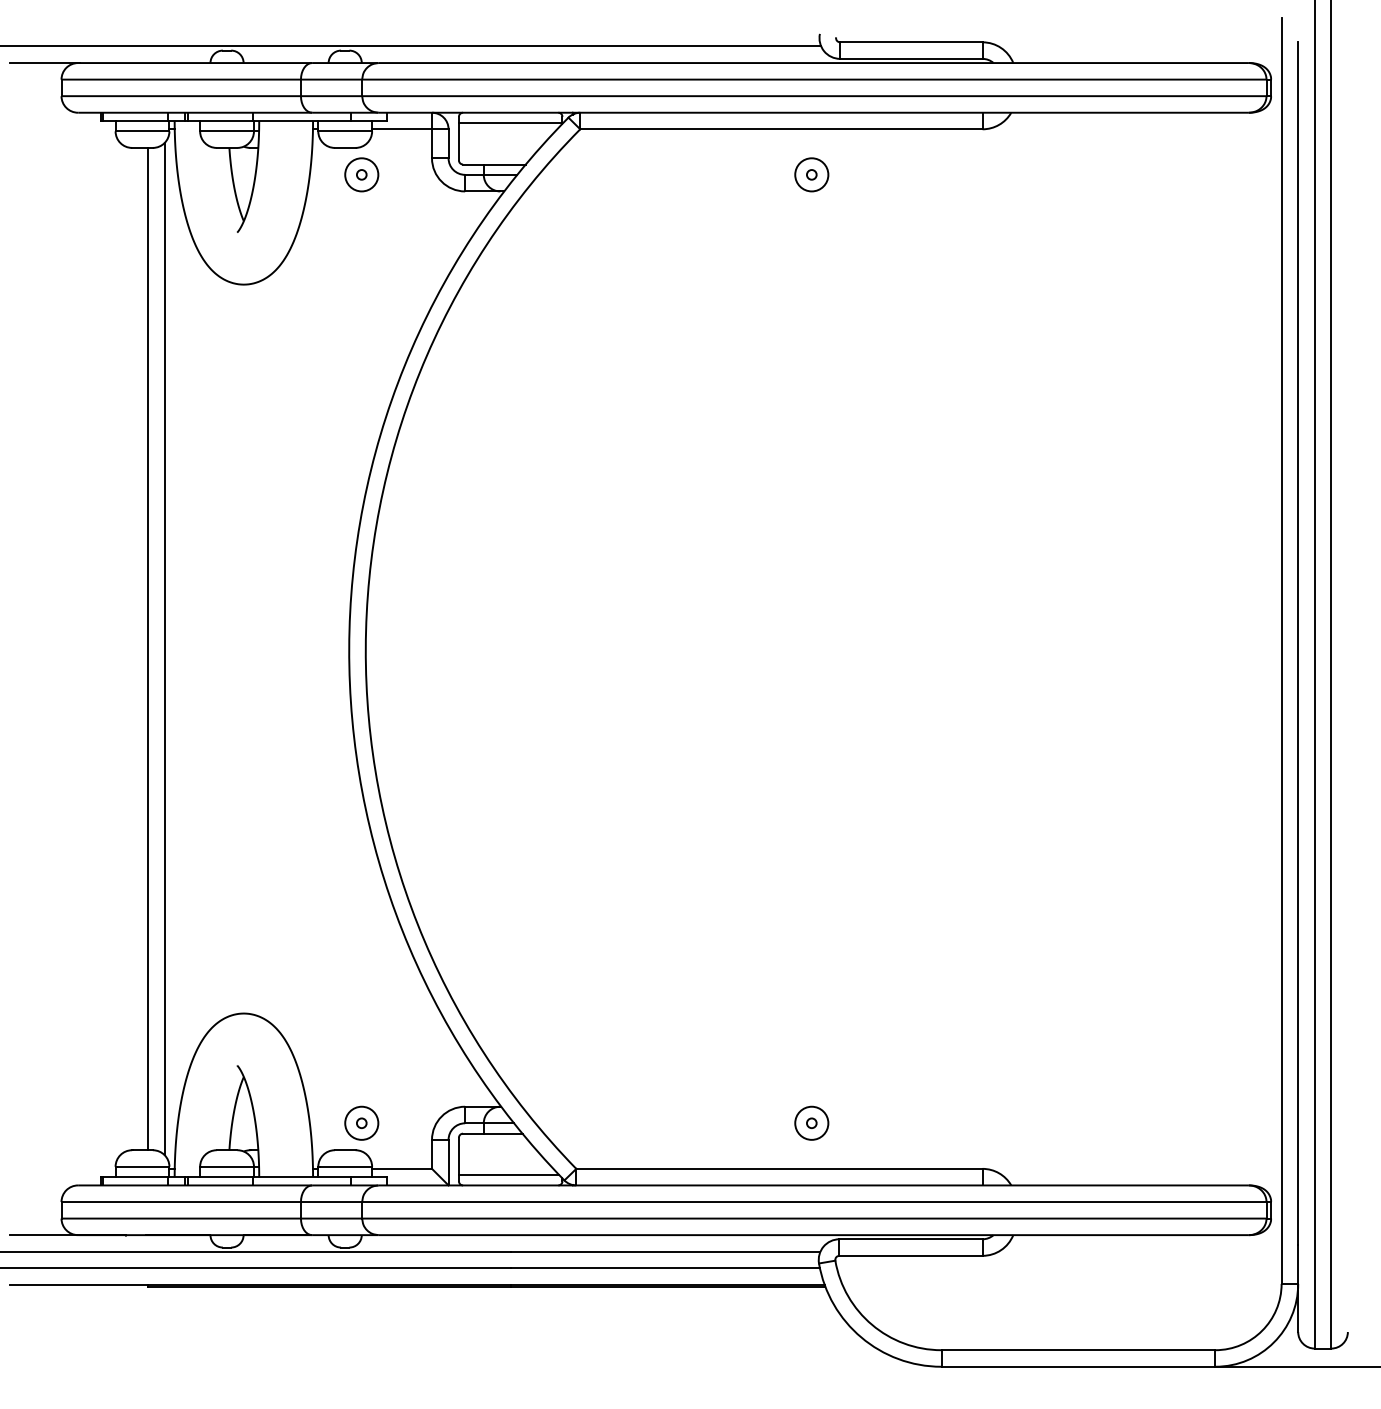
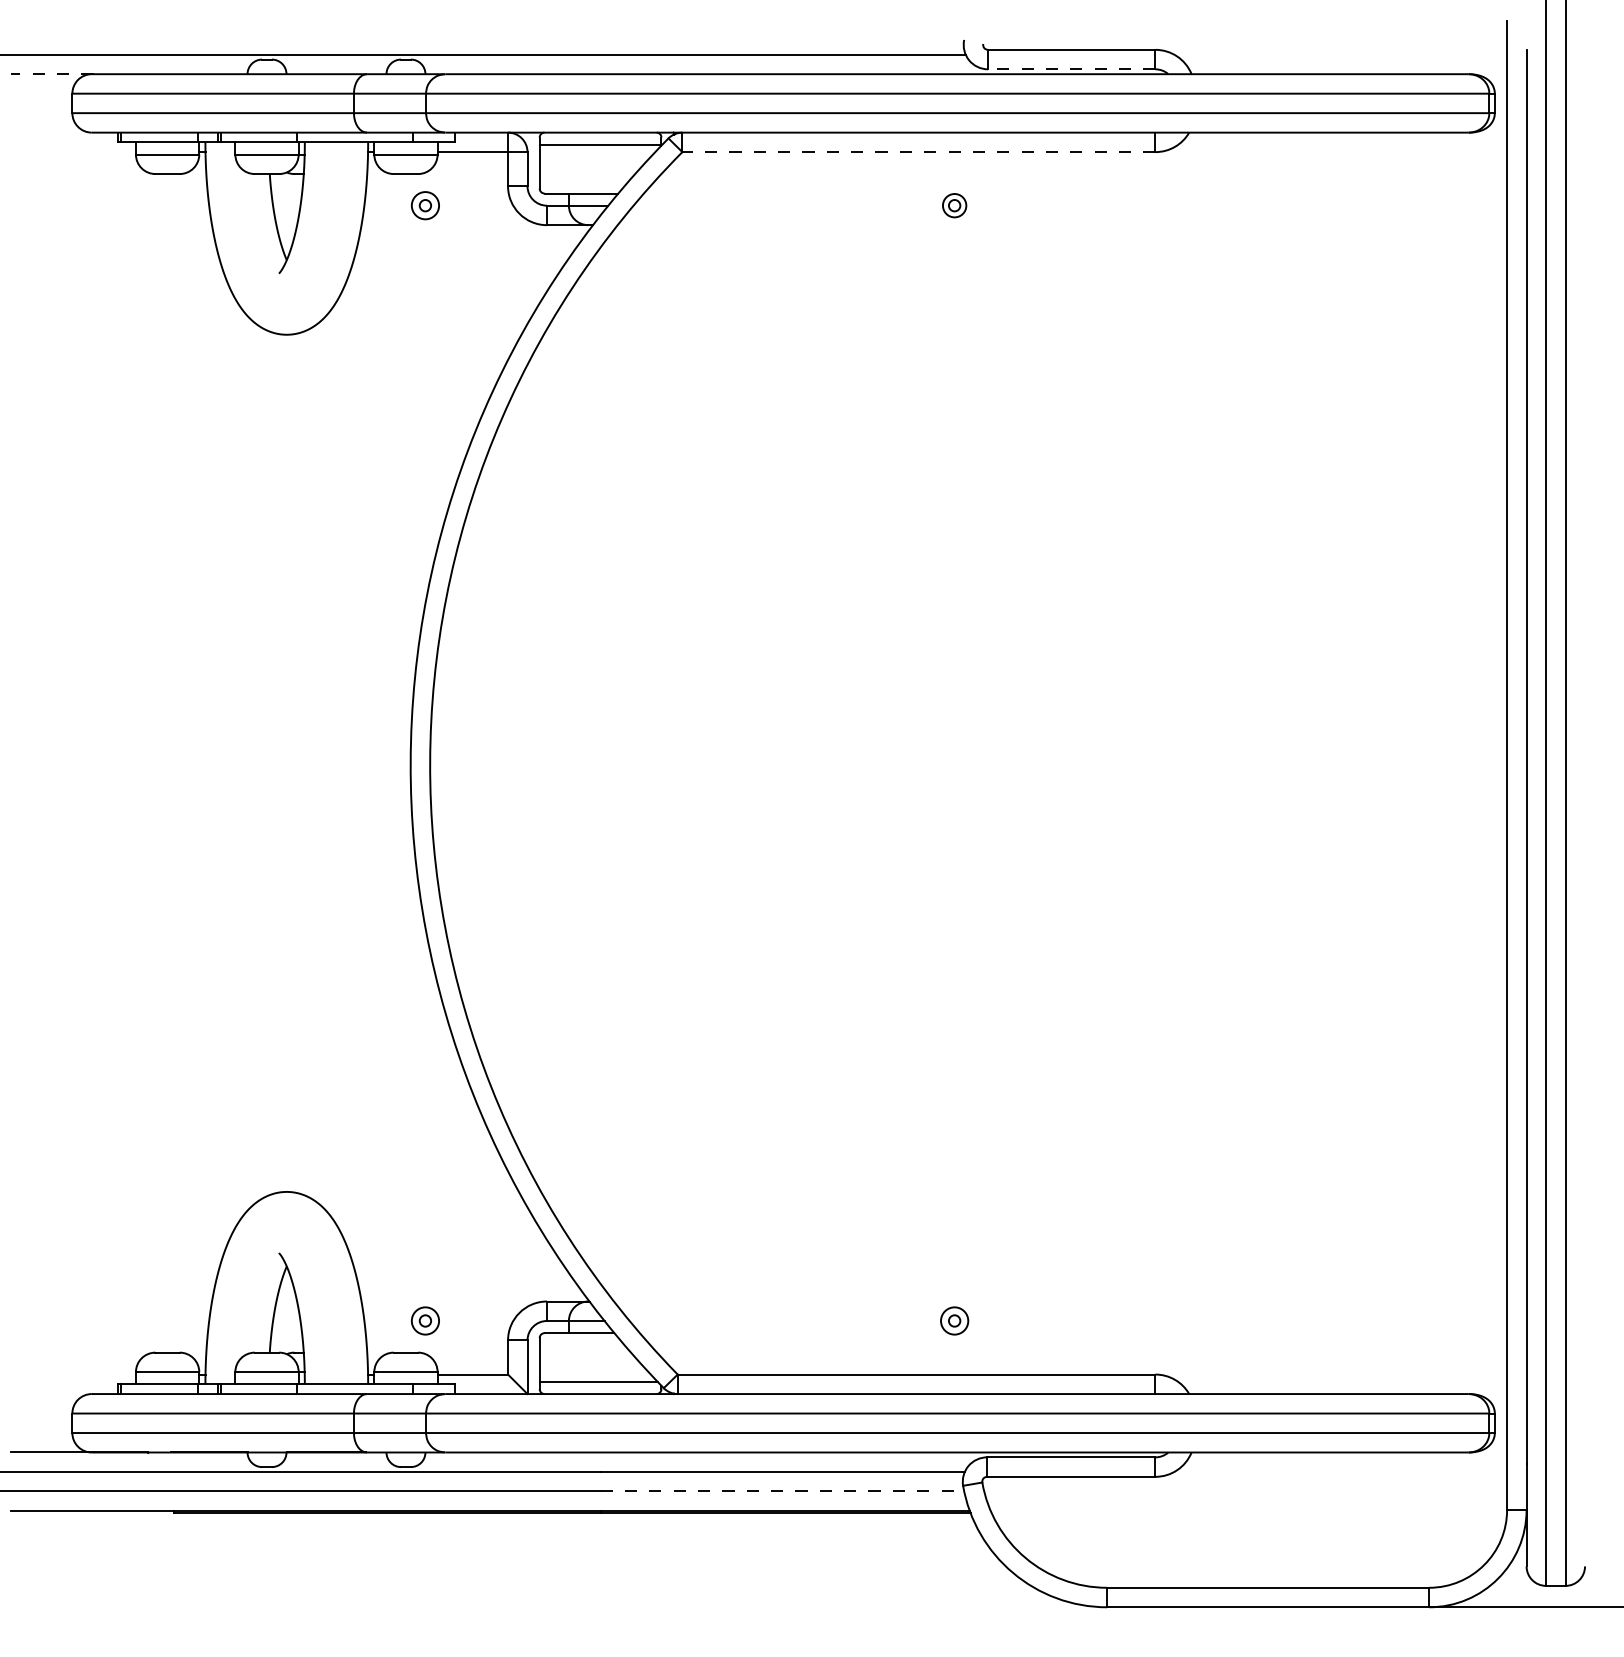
line: (911, 59) -> (1071, 69), solid -> dashed
line: (43, 63) -> (51, 74), solid -> dashed
line: (781, 129) -> (918, 152), solid -> dashed
circle: (360, 174) -> (424, 205), size x0.7
circle: (811, 174) -> (954, 205), size x0.6
line: (164, 648) -> (193, 762), removed
line: (148, 649) -> (174, 763), removed
circle: (360, 1122) -> (424, 1320), size x0.7
circle: (811, 1122) -> (954, 1320), size x0.7
line: (665, 1268) -> (782, 1491), solid -> dashed

